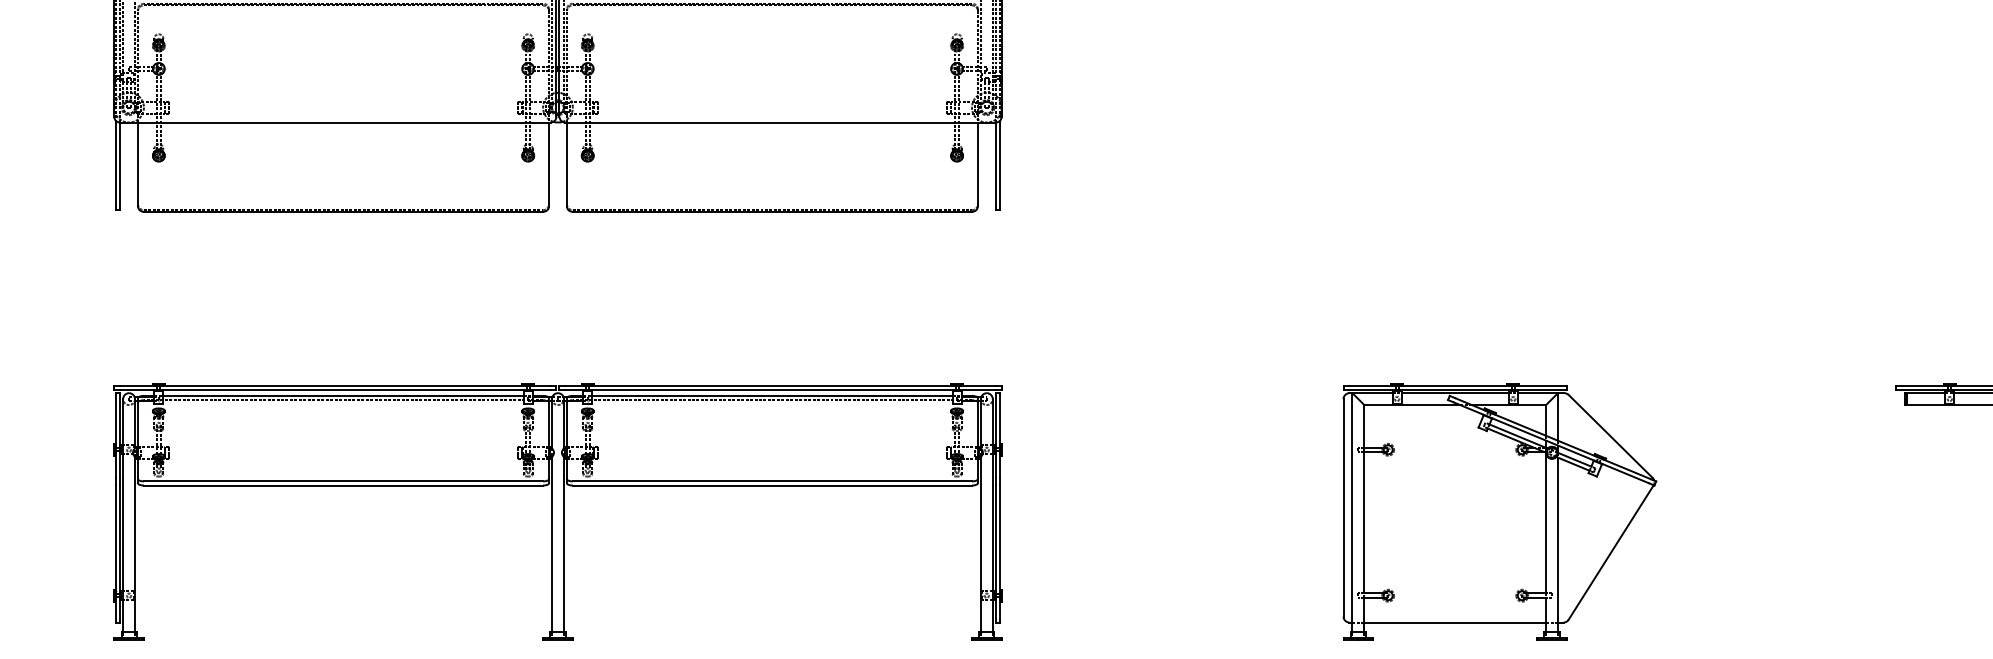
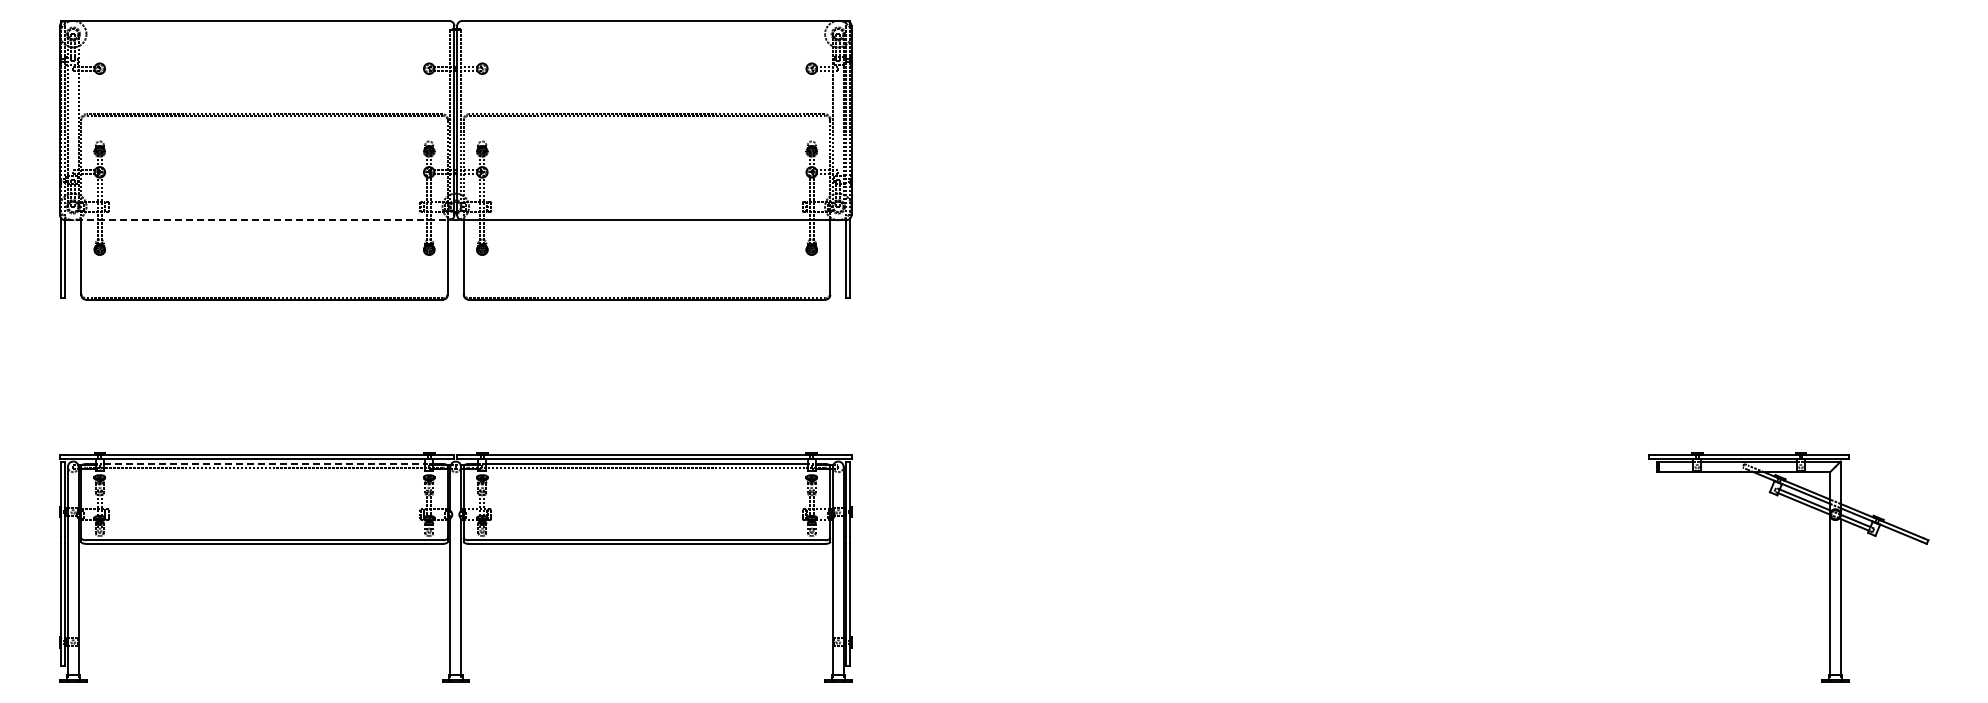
line: (335, 122) -> (257, 220), solid -> dashed
line: (343, 395) -> (264, 463), solid -> dashed
part: (1499, 511) -> (1295, 567), removed

